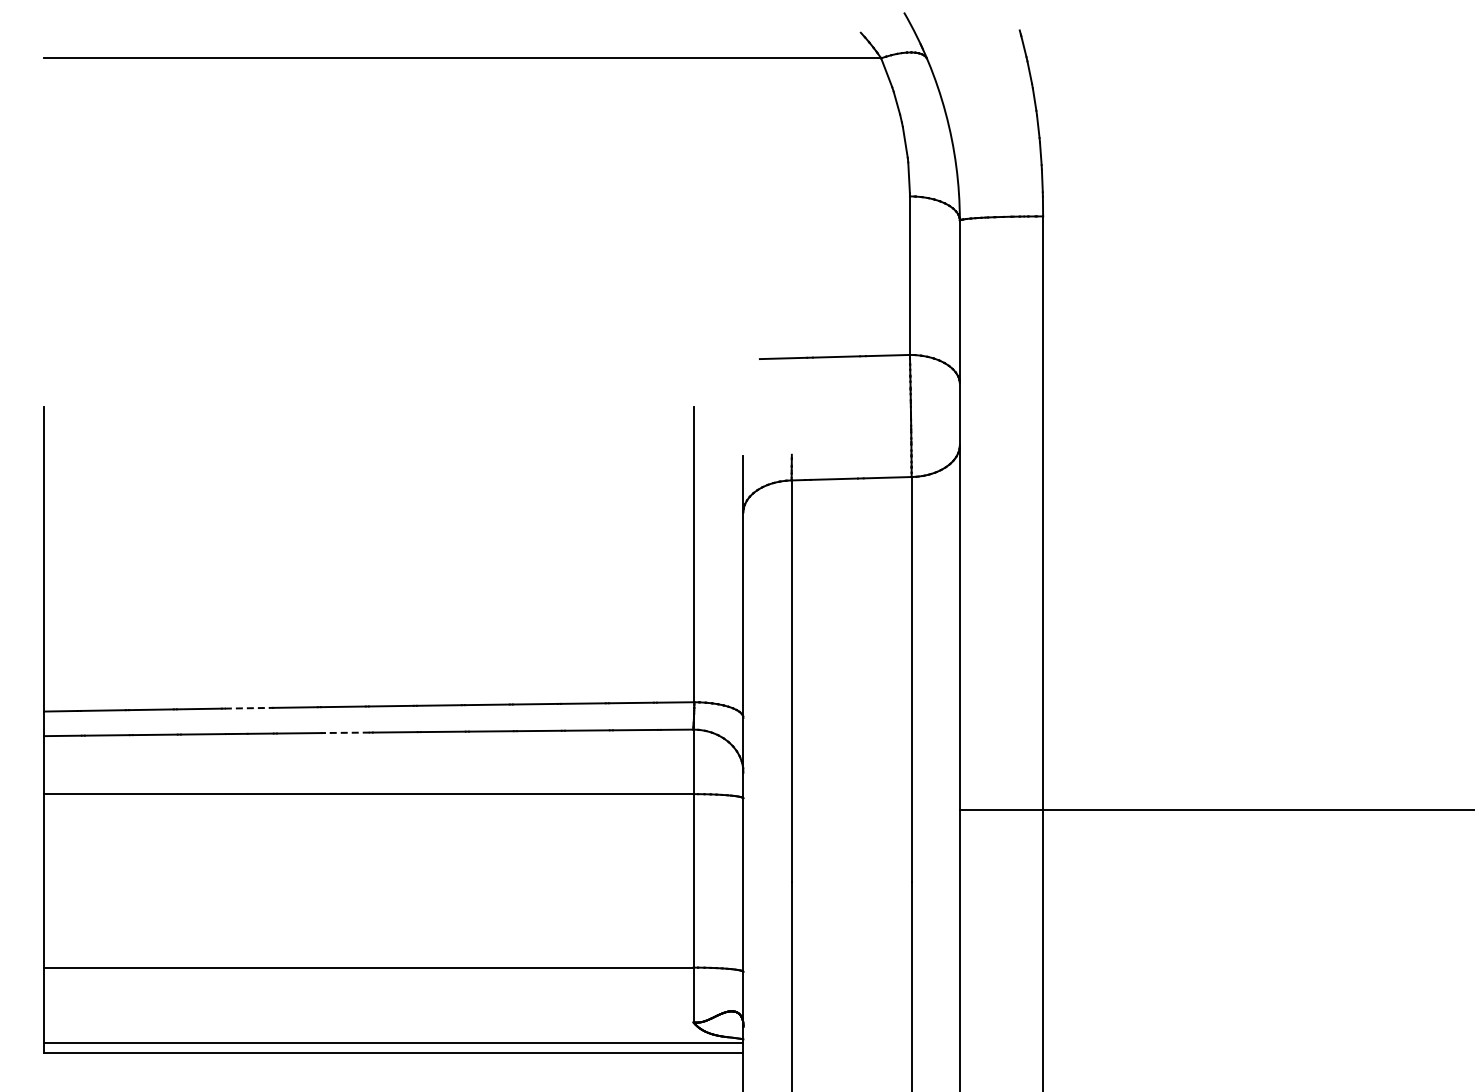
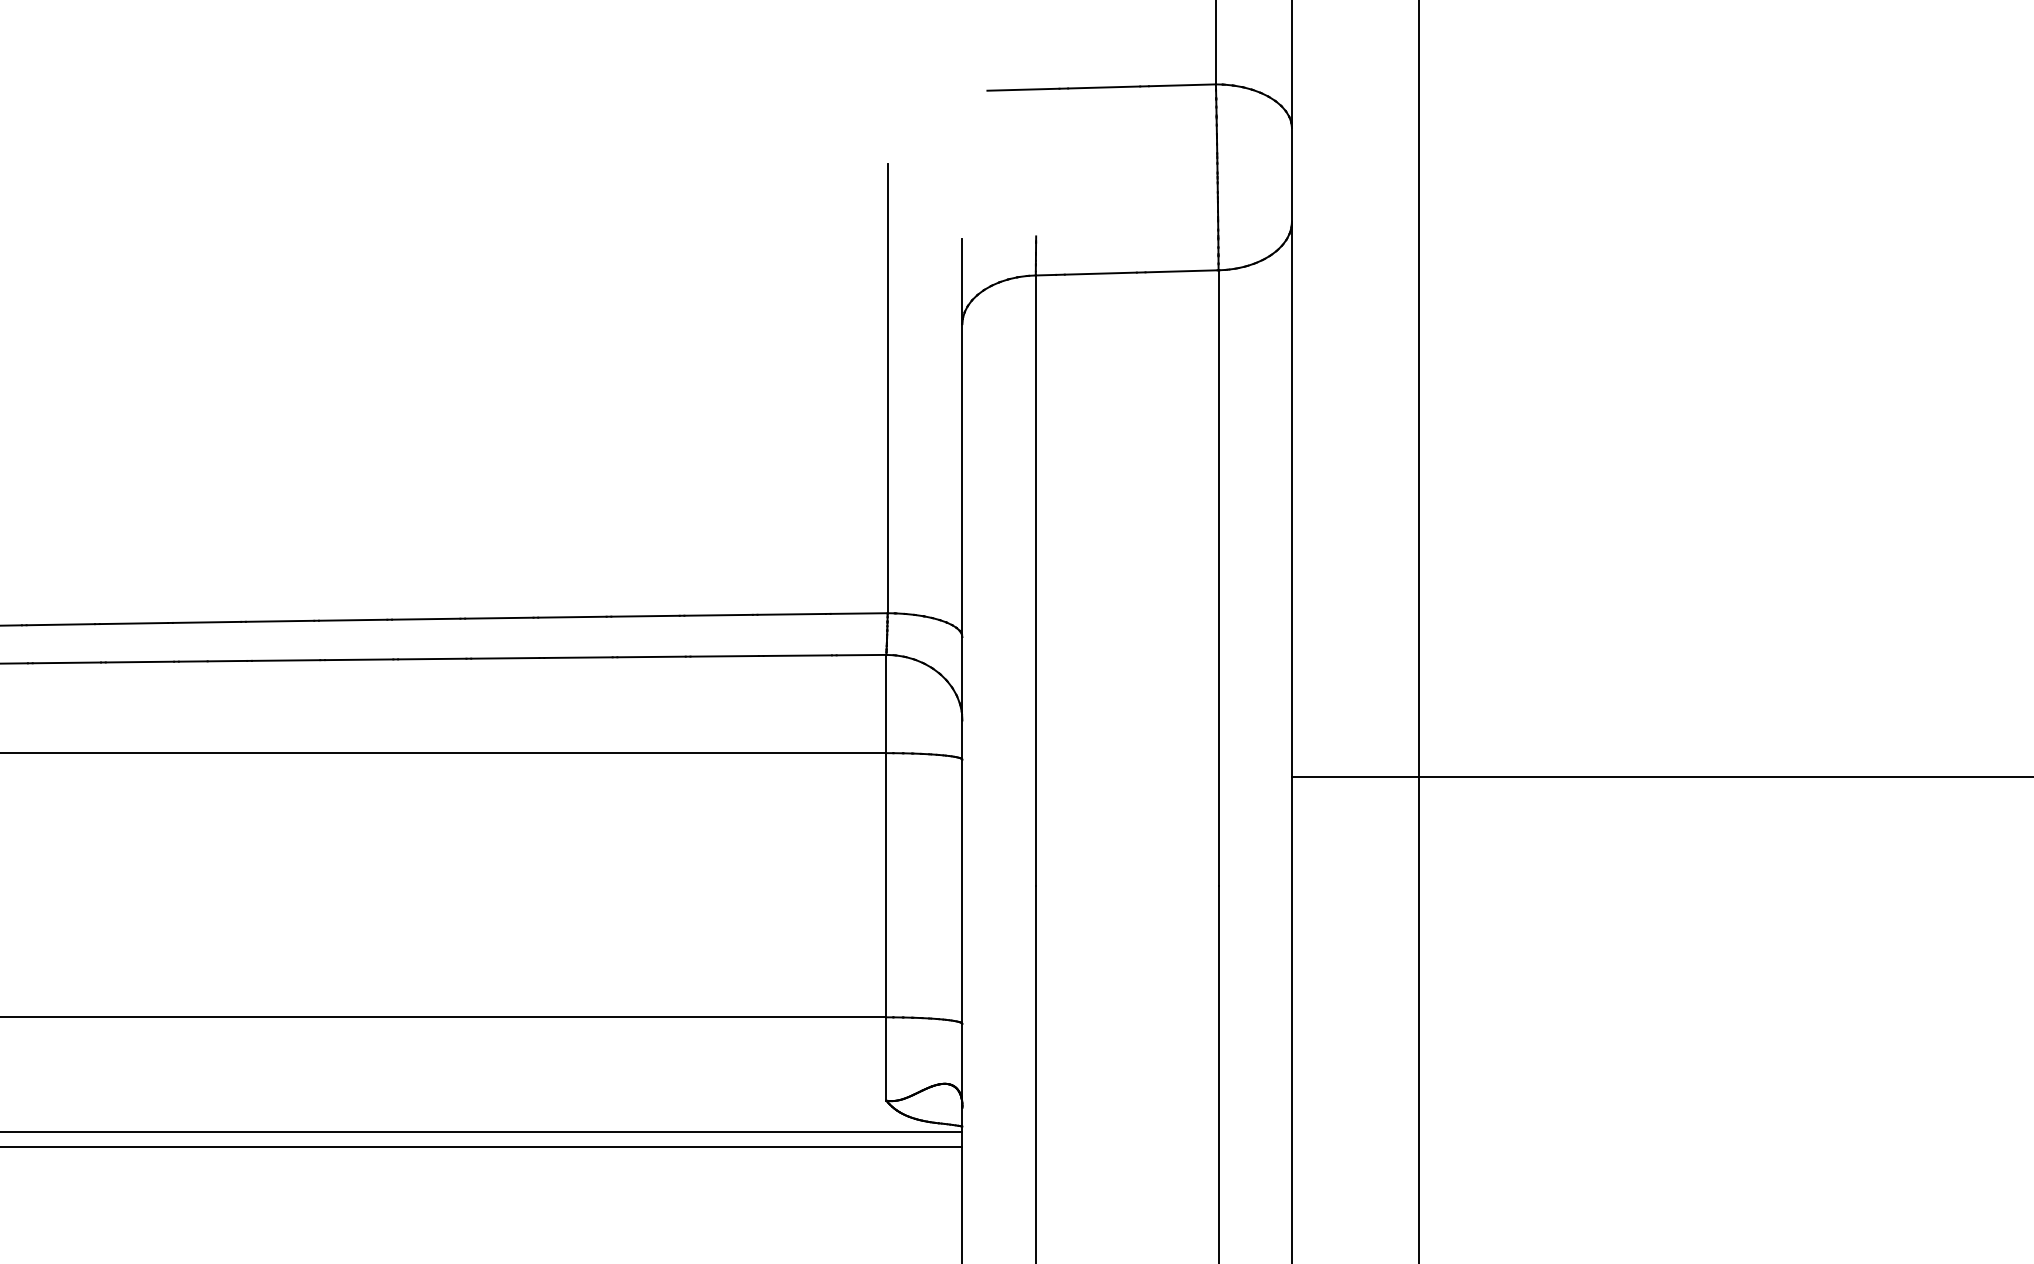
line: (247, 708) -> (207, 622), dashed -> solid
line: (346, 732) -> (357, 659), dashed -> solid

